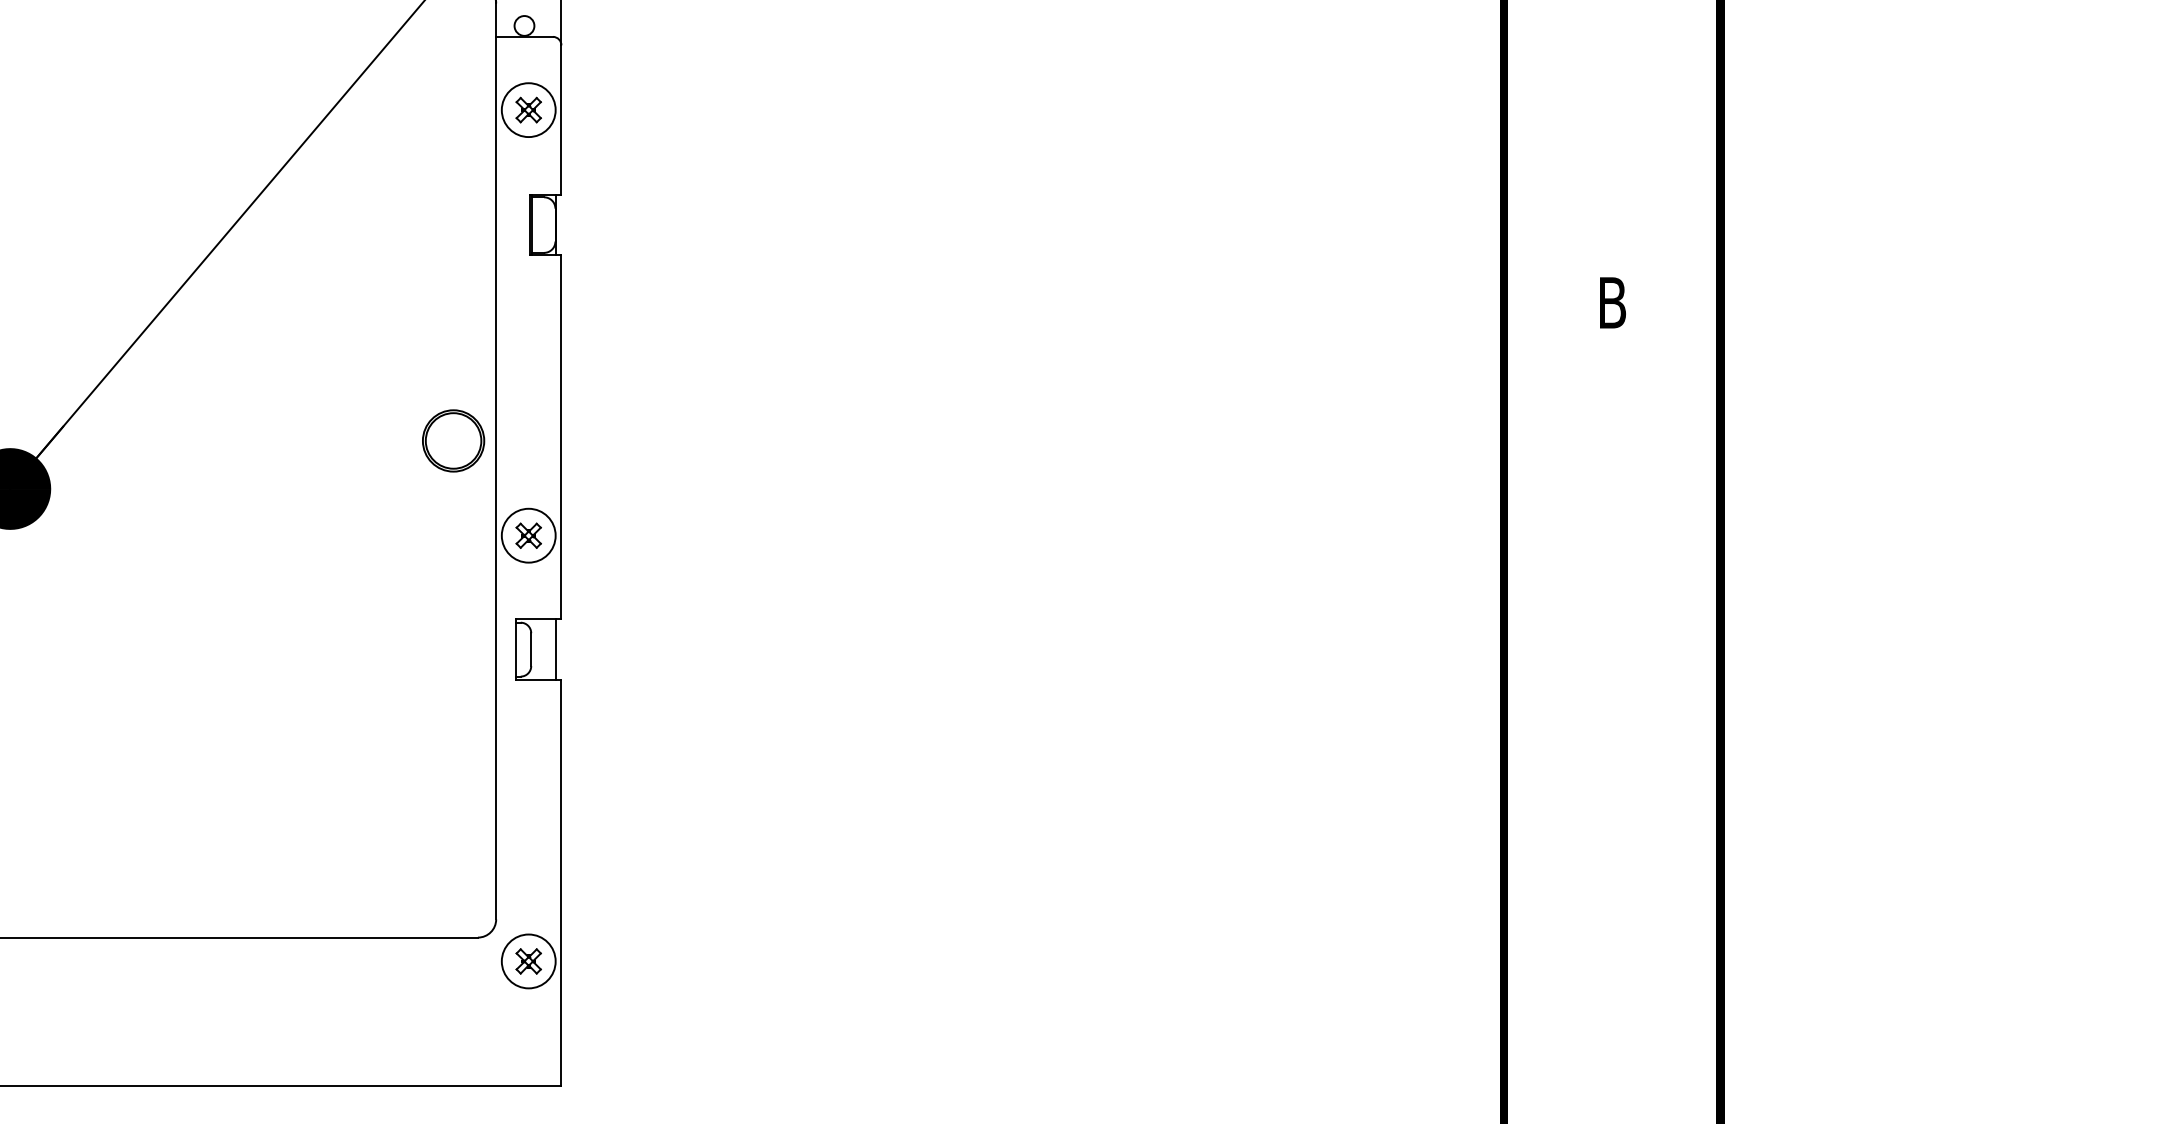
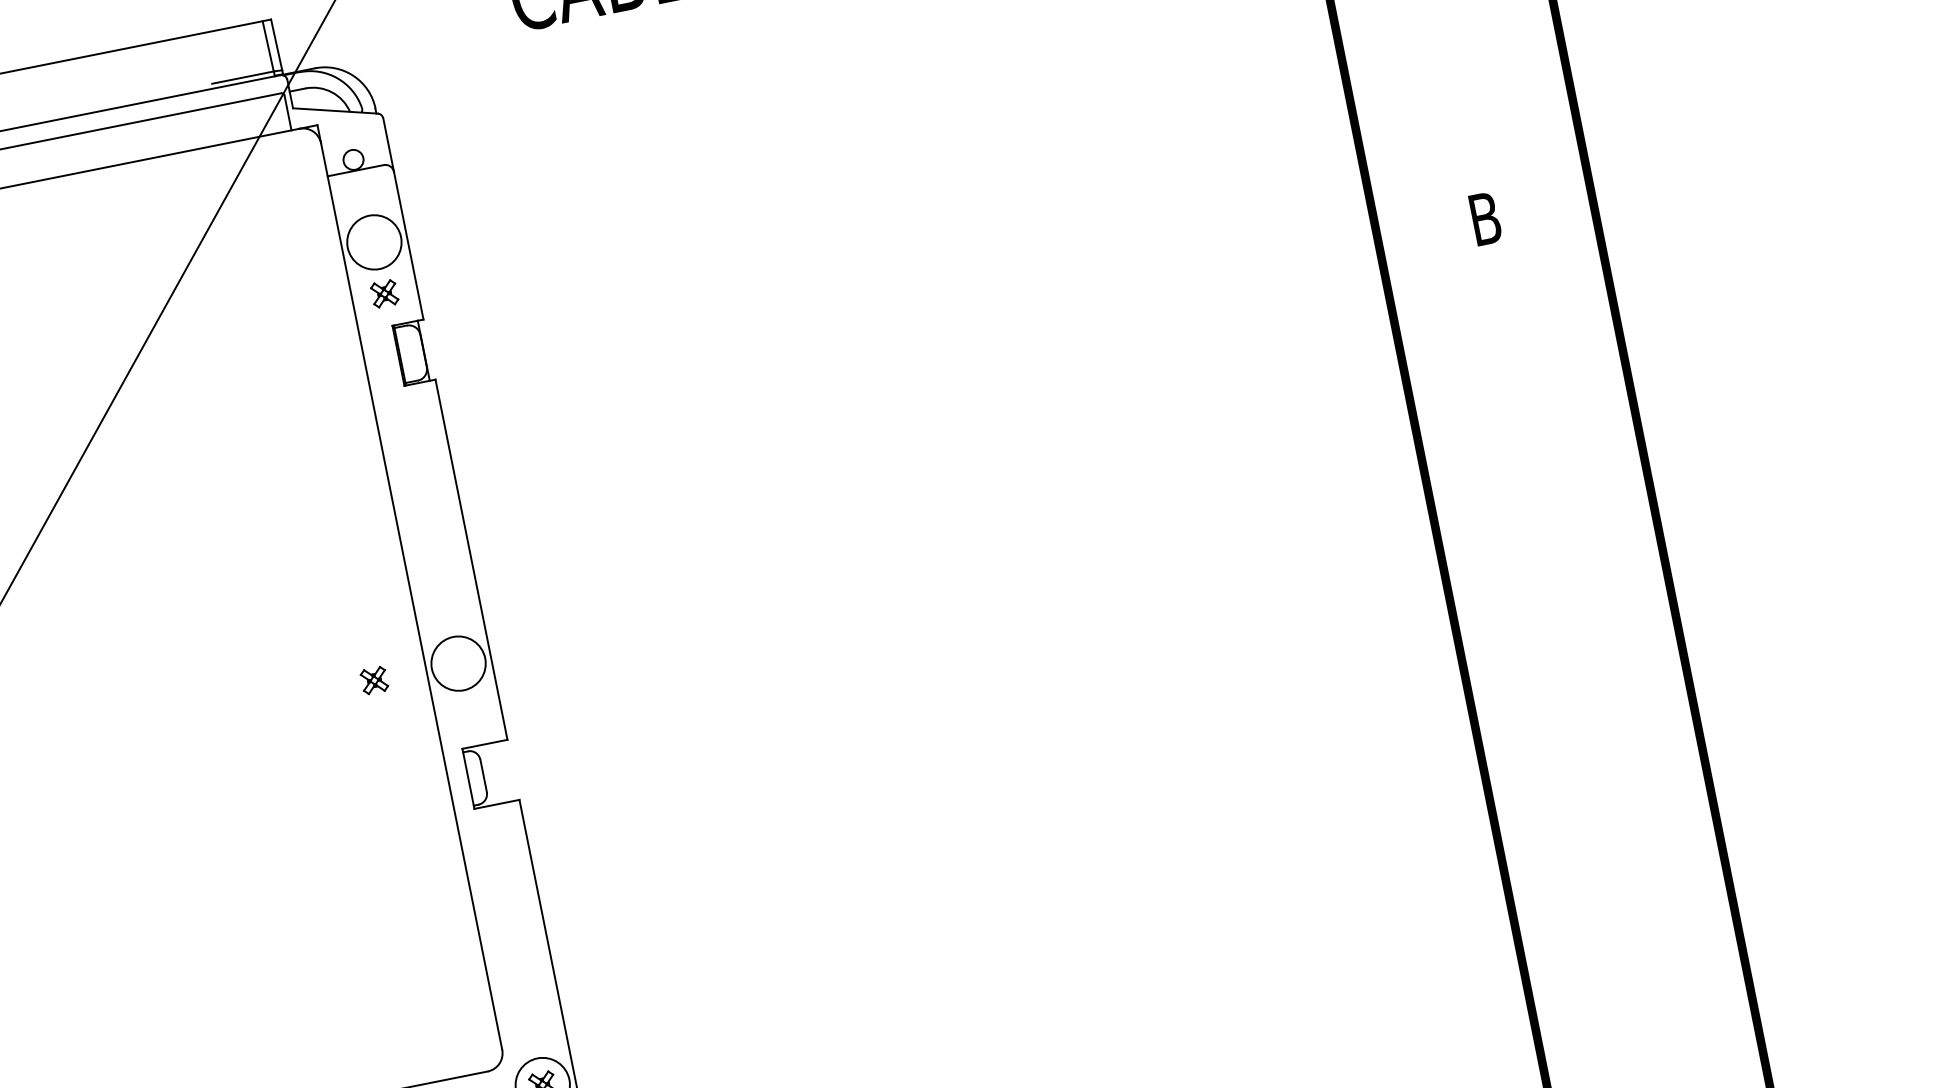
part: (528, 109) -> (384, 293), moved
part: (453, 440) -> (365, 584), removed
part: (528, 535) -> (374, 680), moved
line: (555, 649) -> (507, 770), removed

